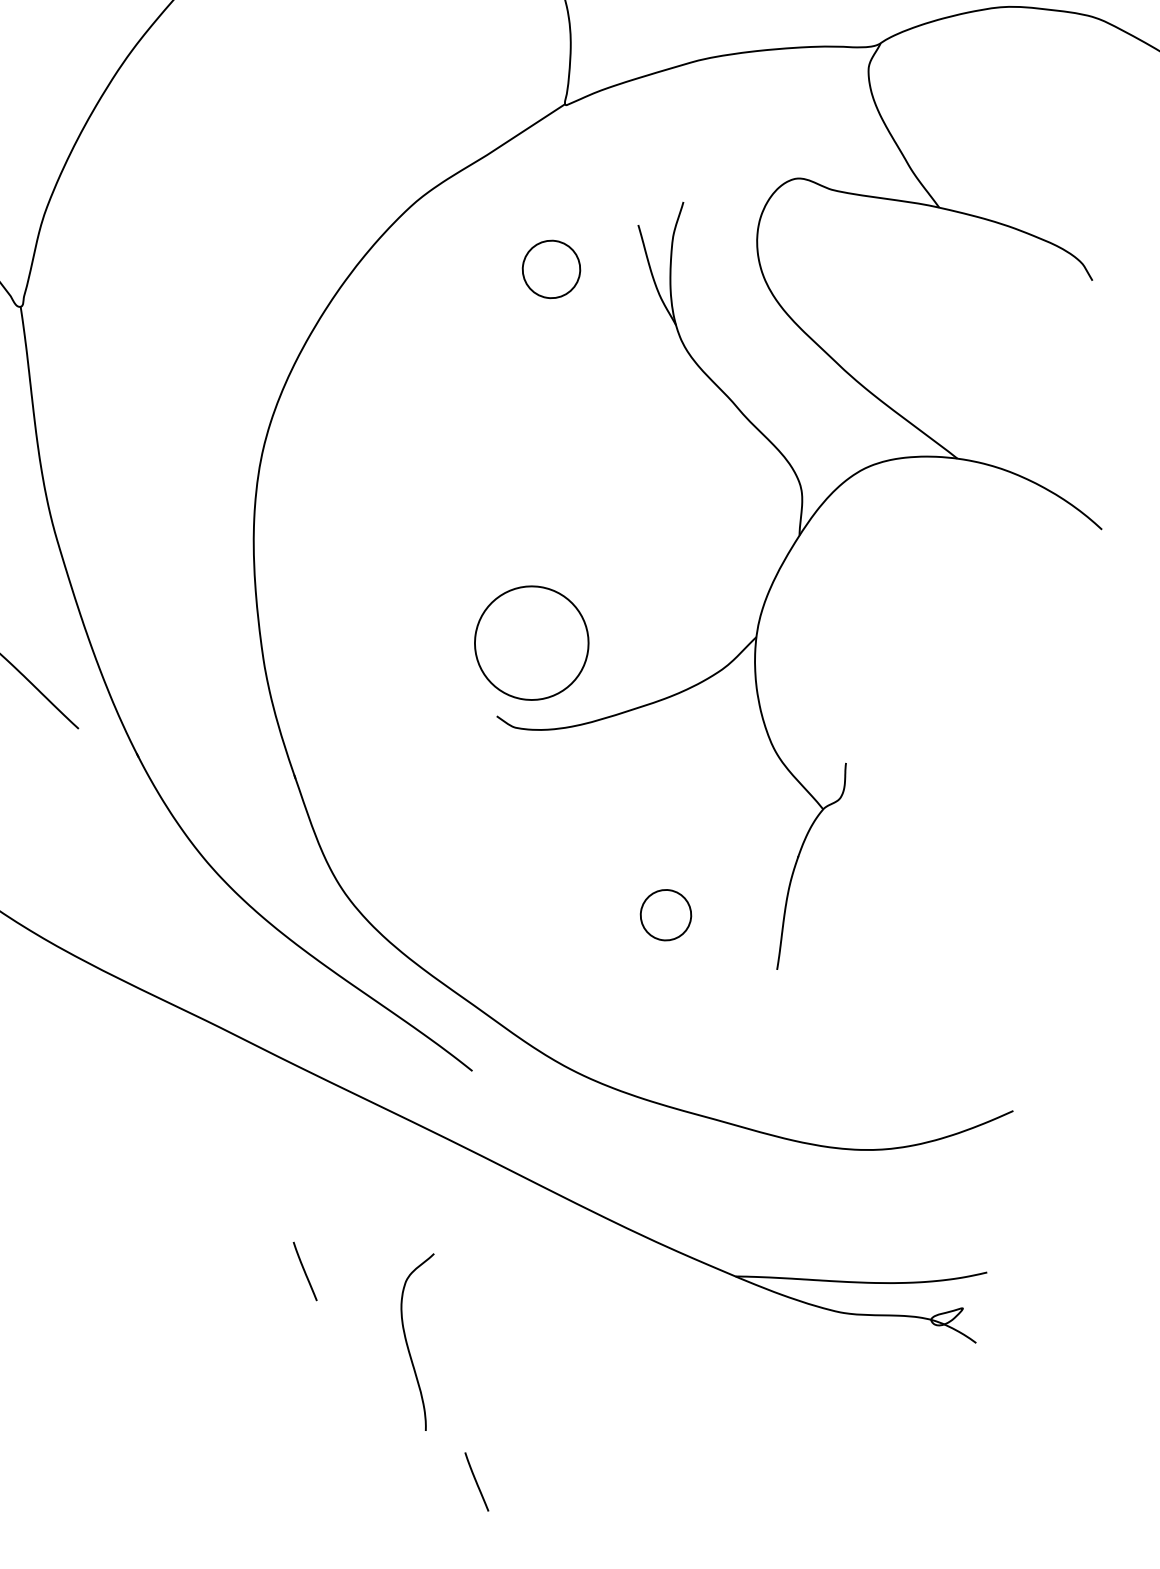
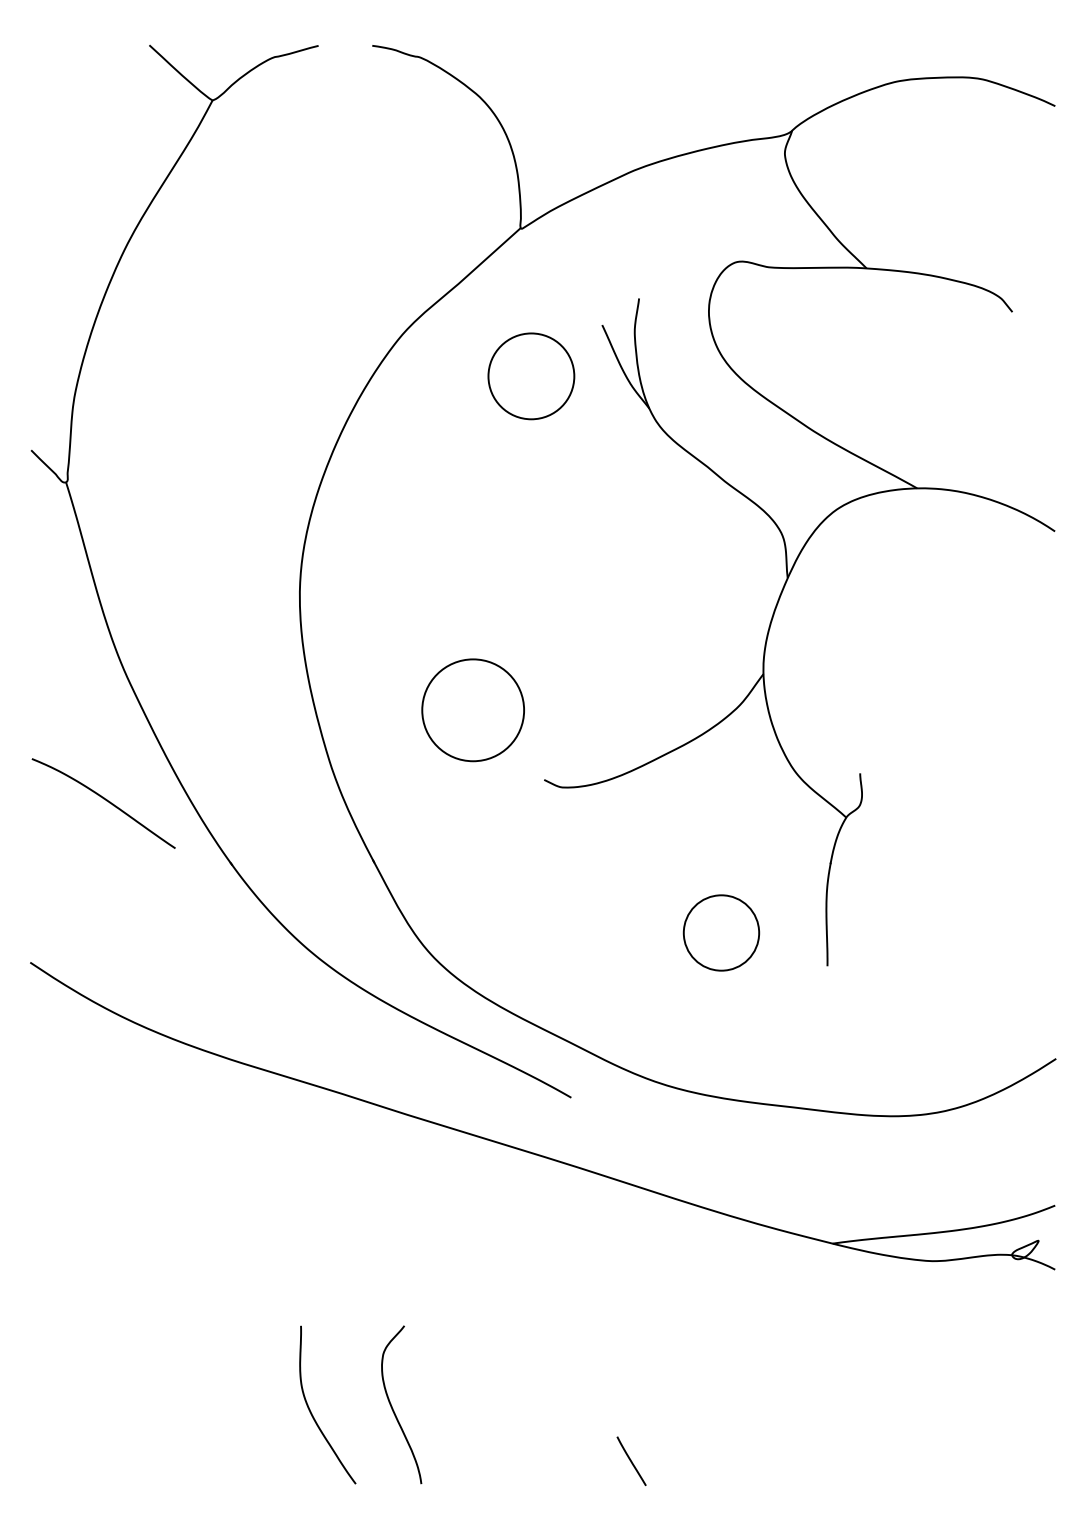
circle: (551, 269) -> (531, 376), size x1.67
circle: (530, 643) -> (472, 710), moved
circle: (666, 914) -> (721, 932), size x1.67
line: (305, 1271) -> (450, 1298), removed
curve: (407, 1342) -> (393, 1408), moved
curve: (132, 1372) -> (311, 1411), added

